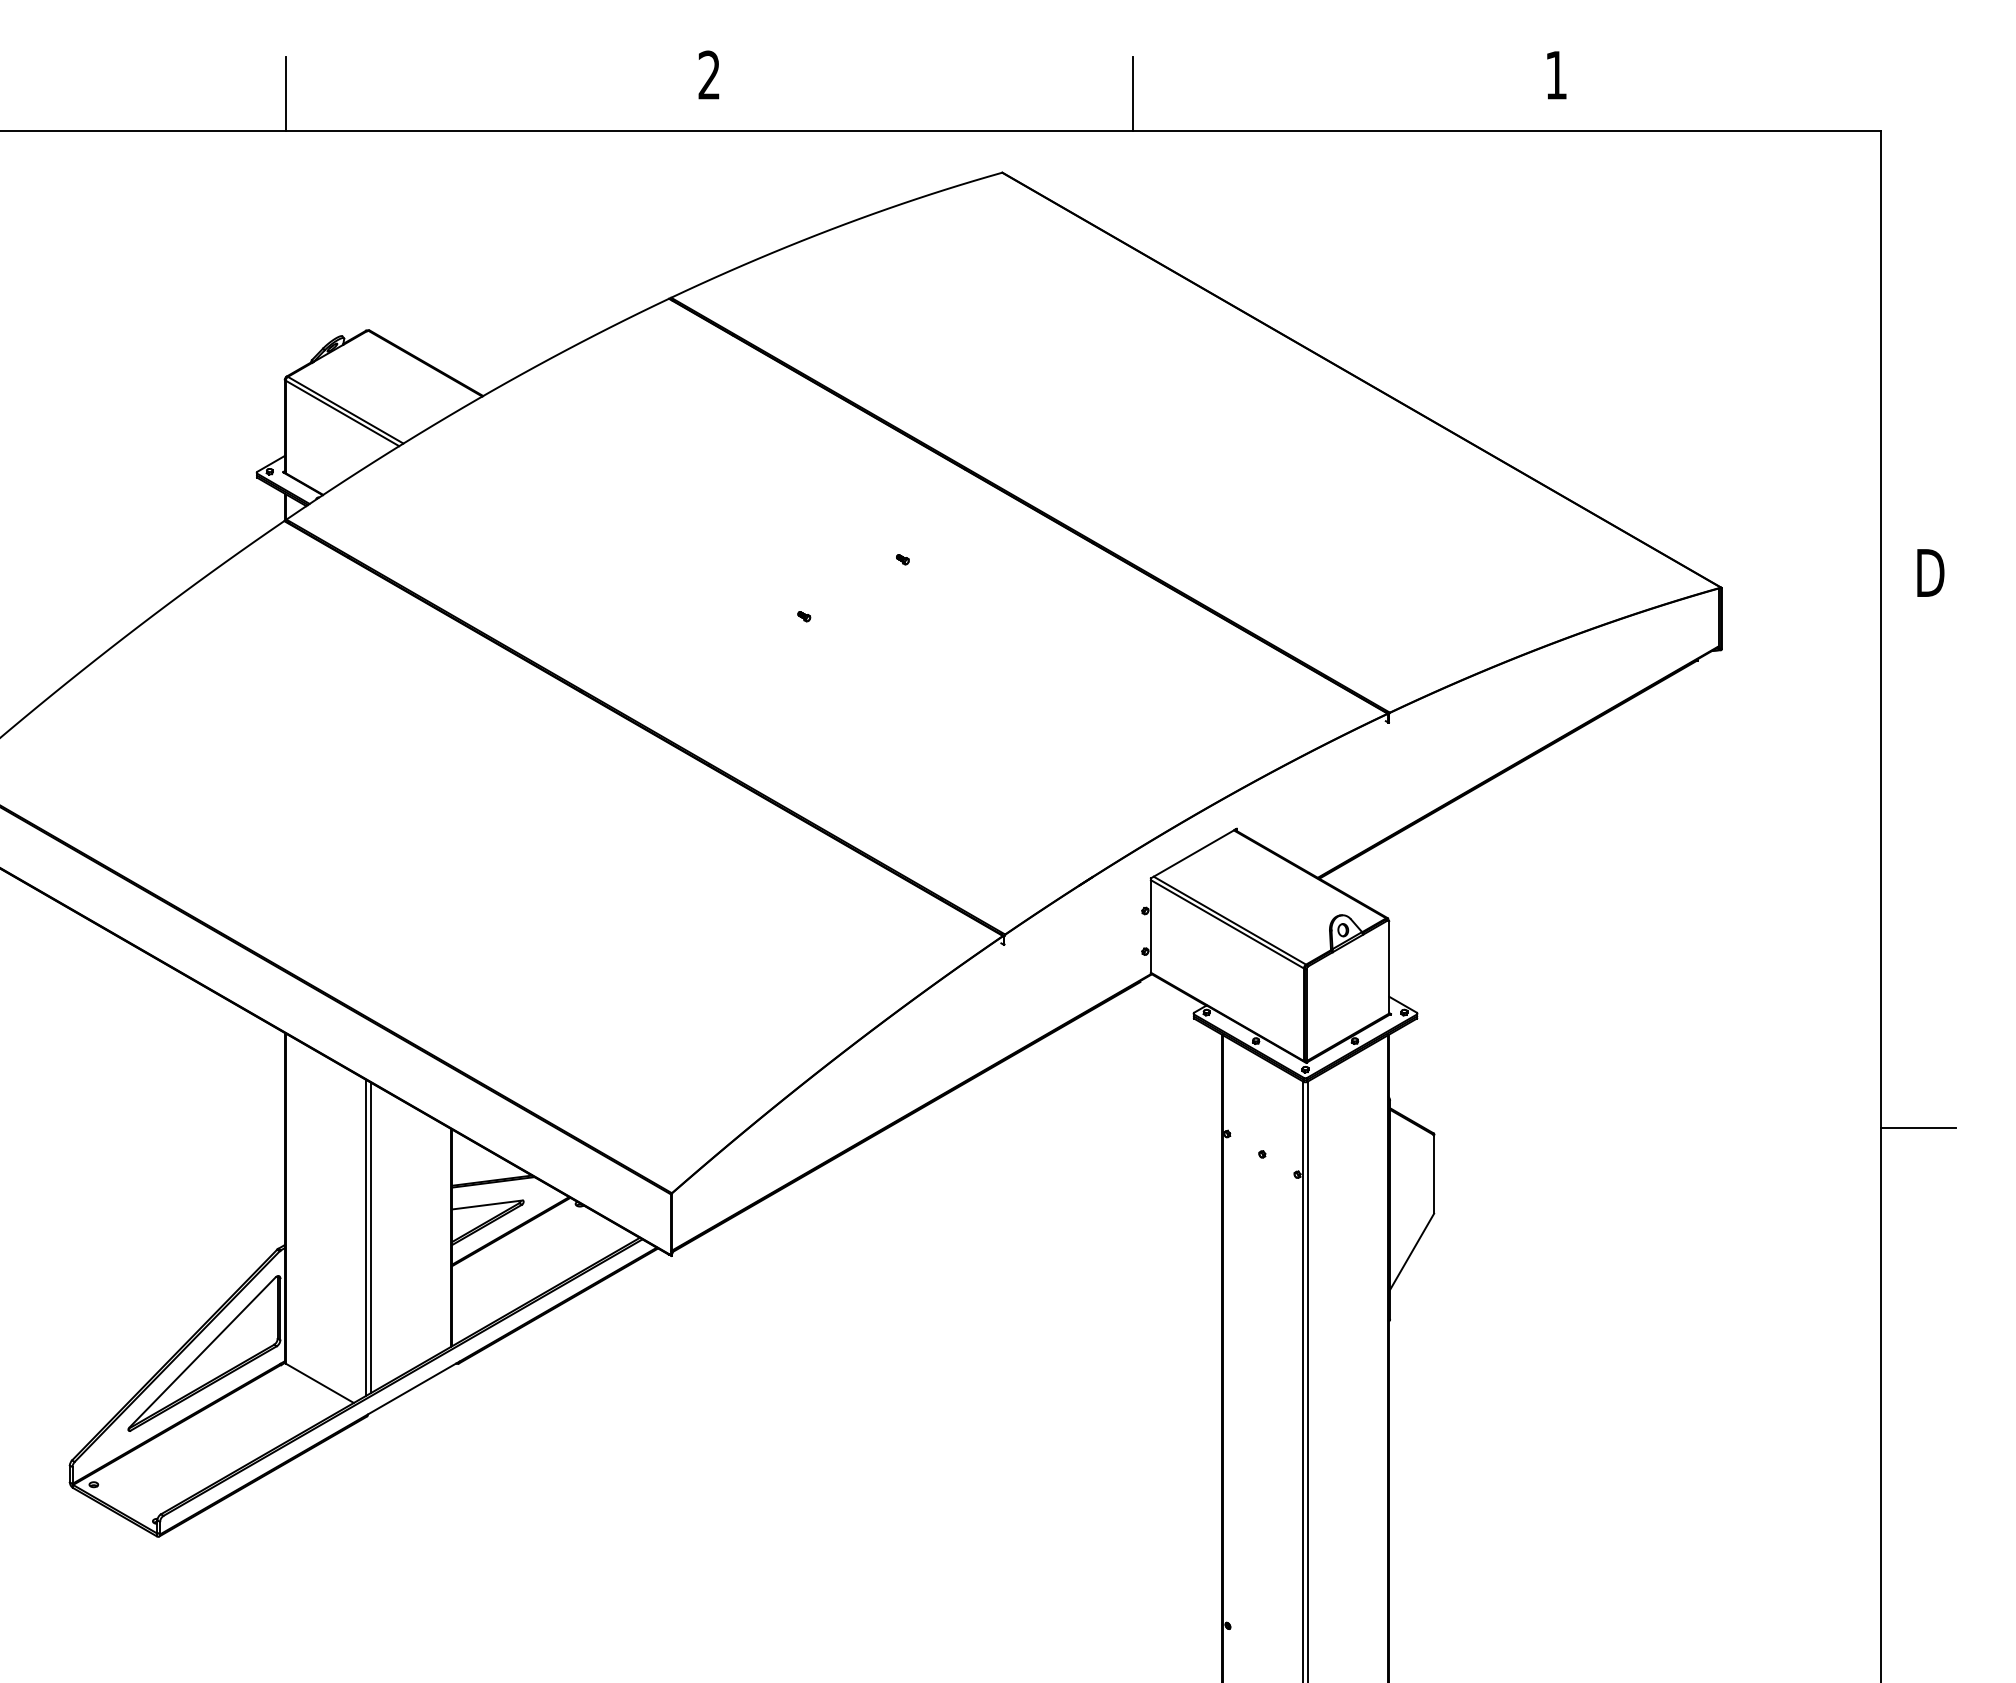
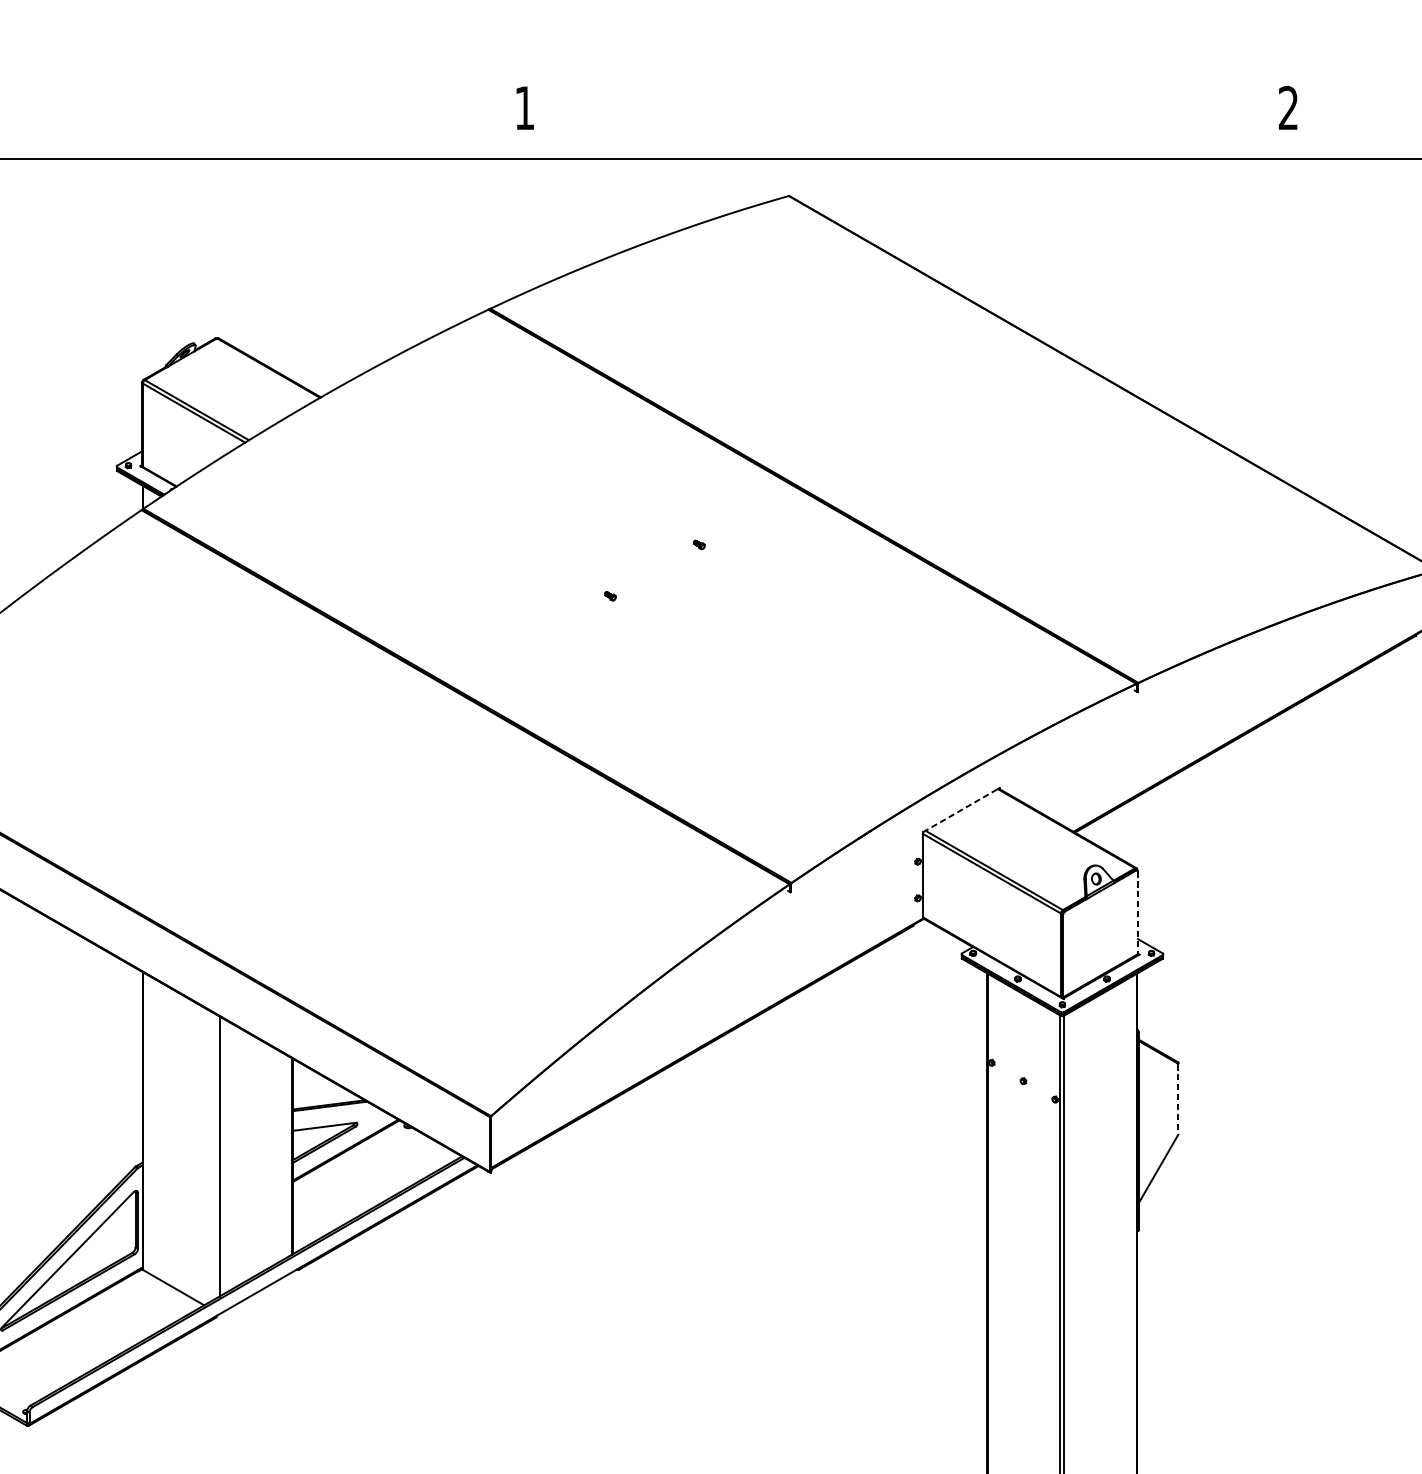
text: (708, 74) -> (524, 107), 2 -> 1
text: (1555, 74) -> (1287, 107), 1 -> 2
line: (286, 93) -> (143, 124), removed
line: (1133, 93) -> (907, 124), removed
line: (1193, 853) -> (961, 809), solid -> dashed
line: (1389, 967) -> (1138, 912), solid -> dashed
line: (1434, 1174) -> (1178, 1099), solid -> dashed
line: (366, 1237) -> (215, 1156), removed

